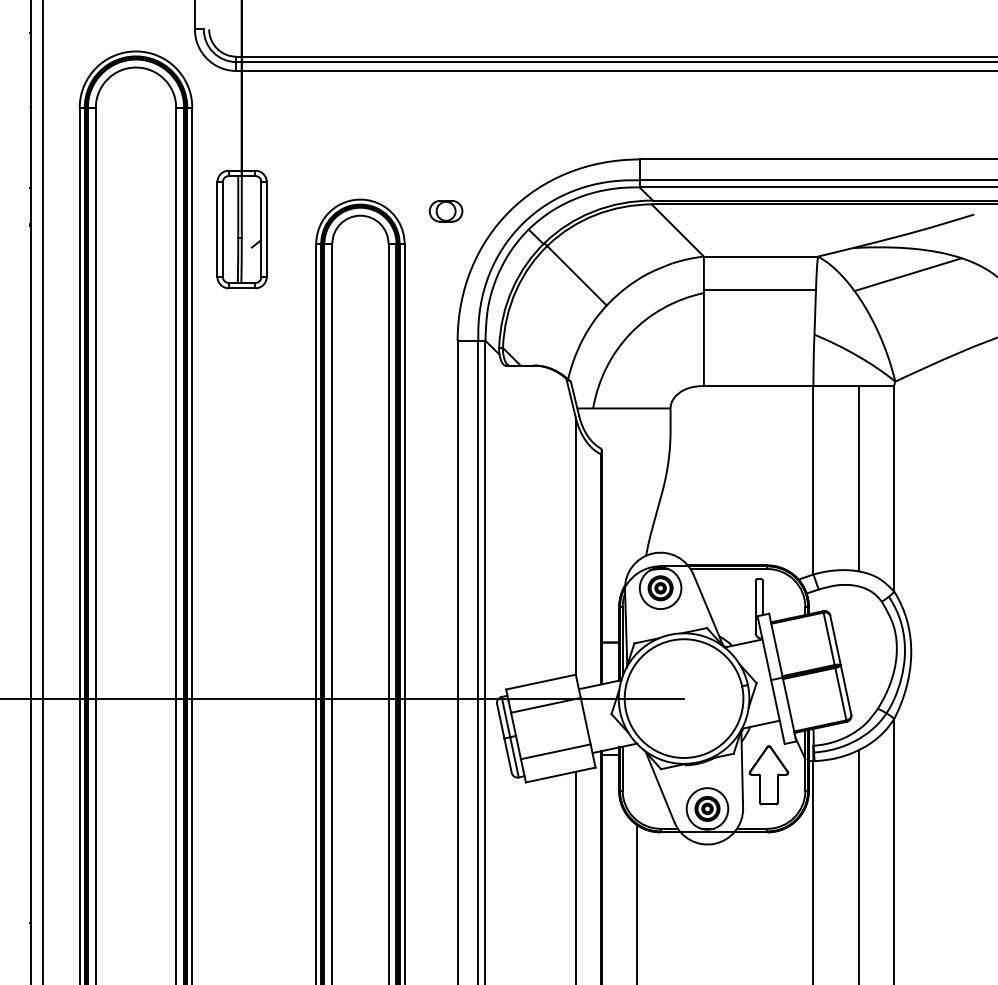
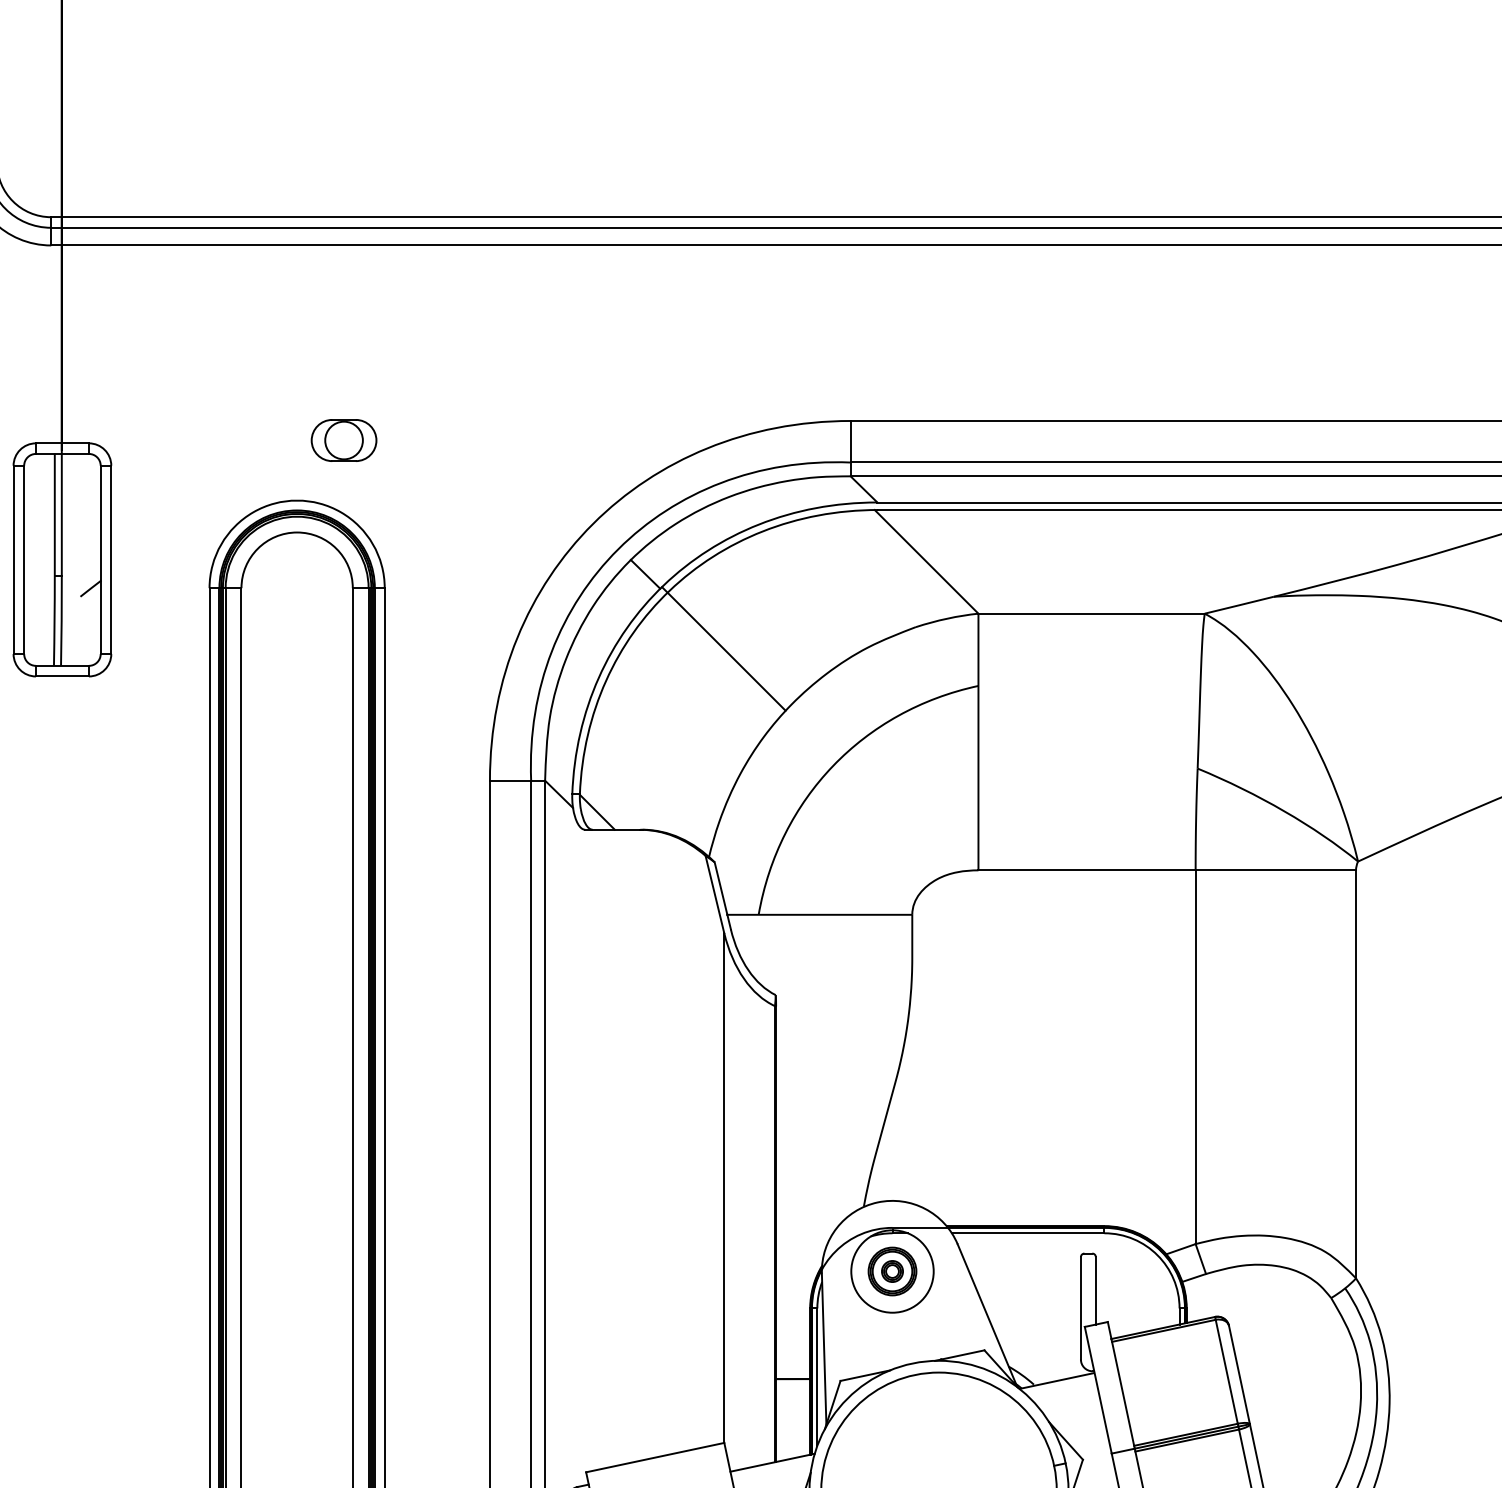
part: (445, 211) -> (342, 440), moved
line: (907, 274) -> (1382, 649), removed
line: (759, 289) -> (1088, 678), removed
line: (859, 478) -> (1286, 1053), removed

